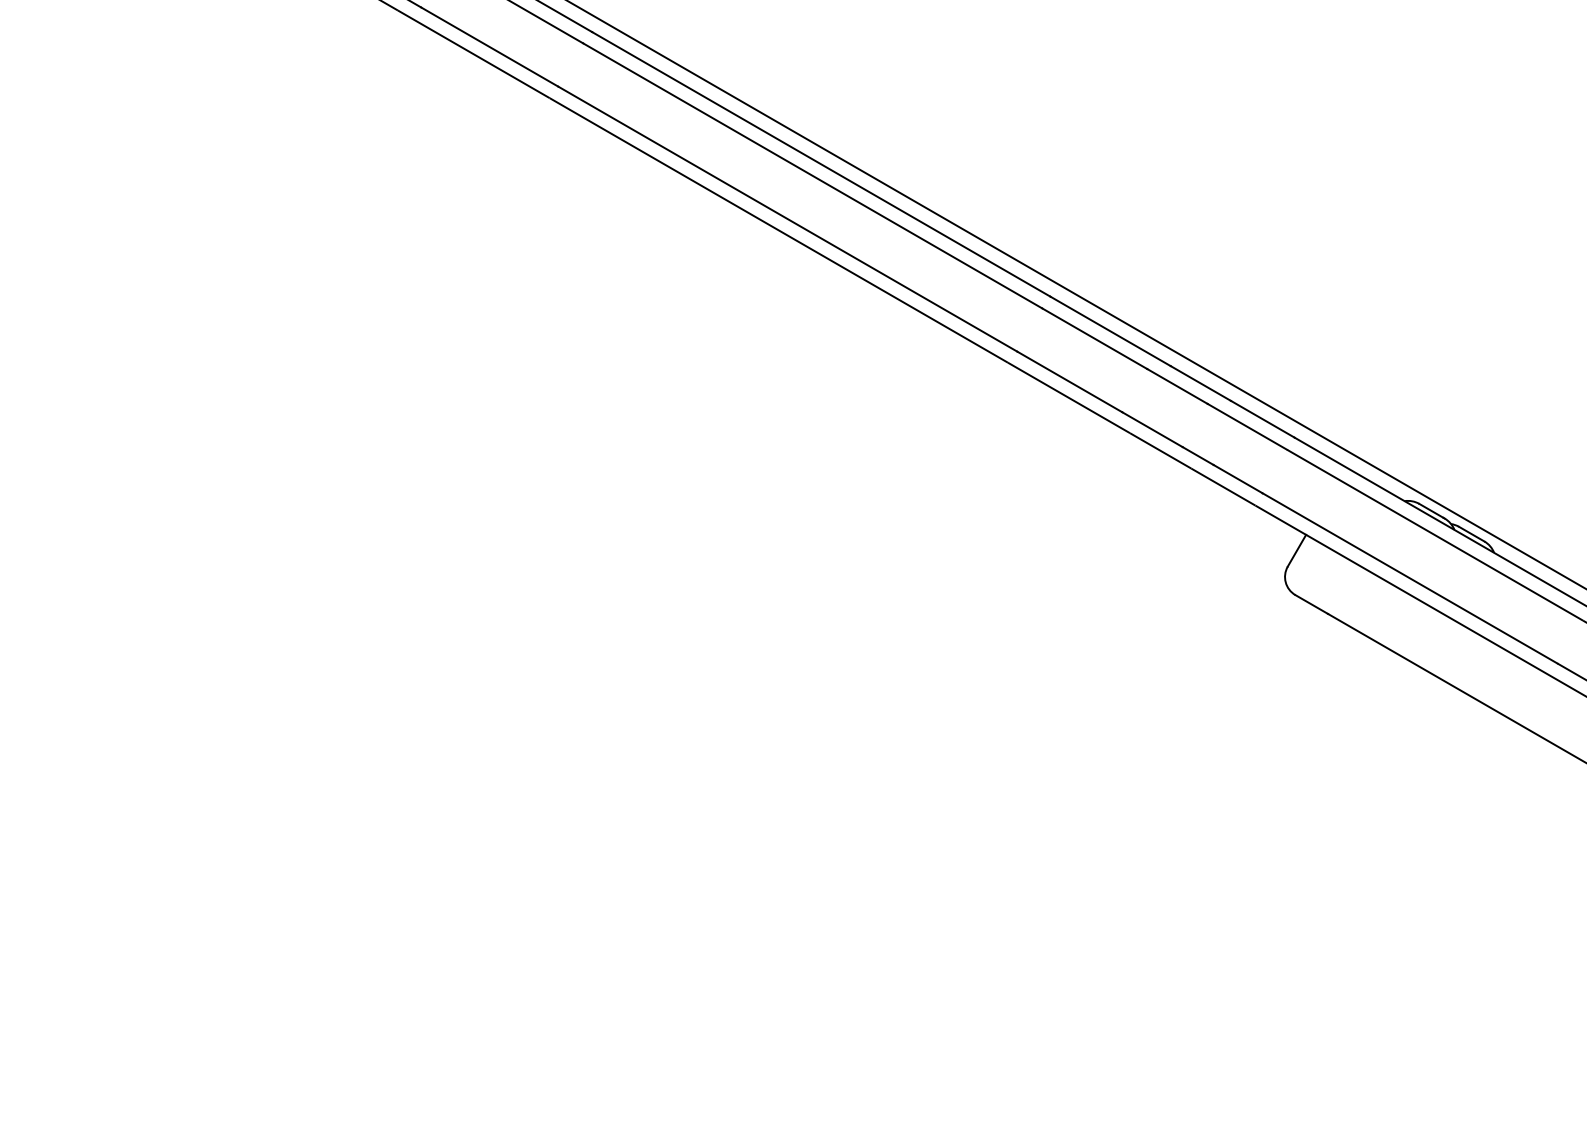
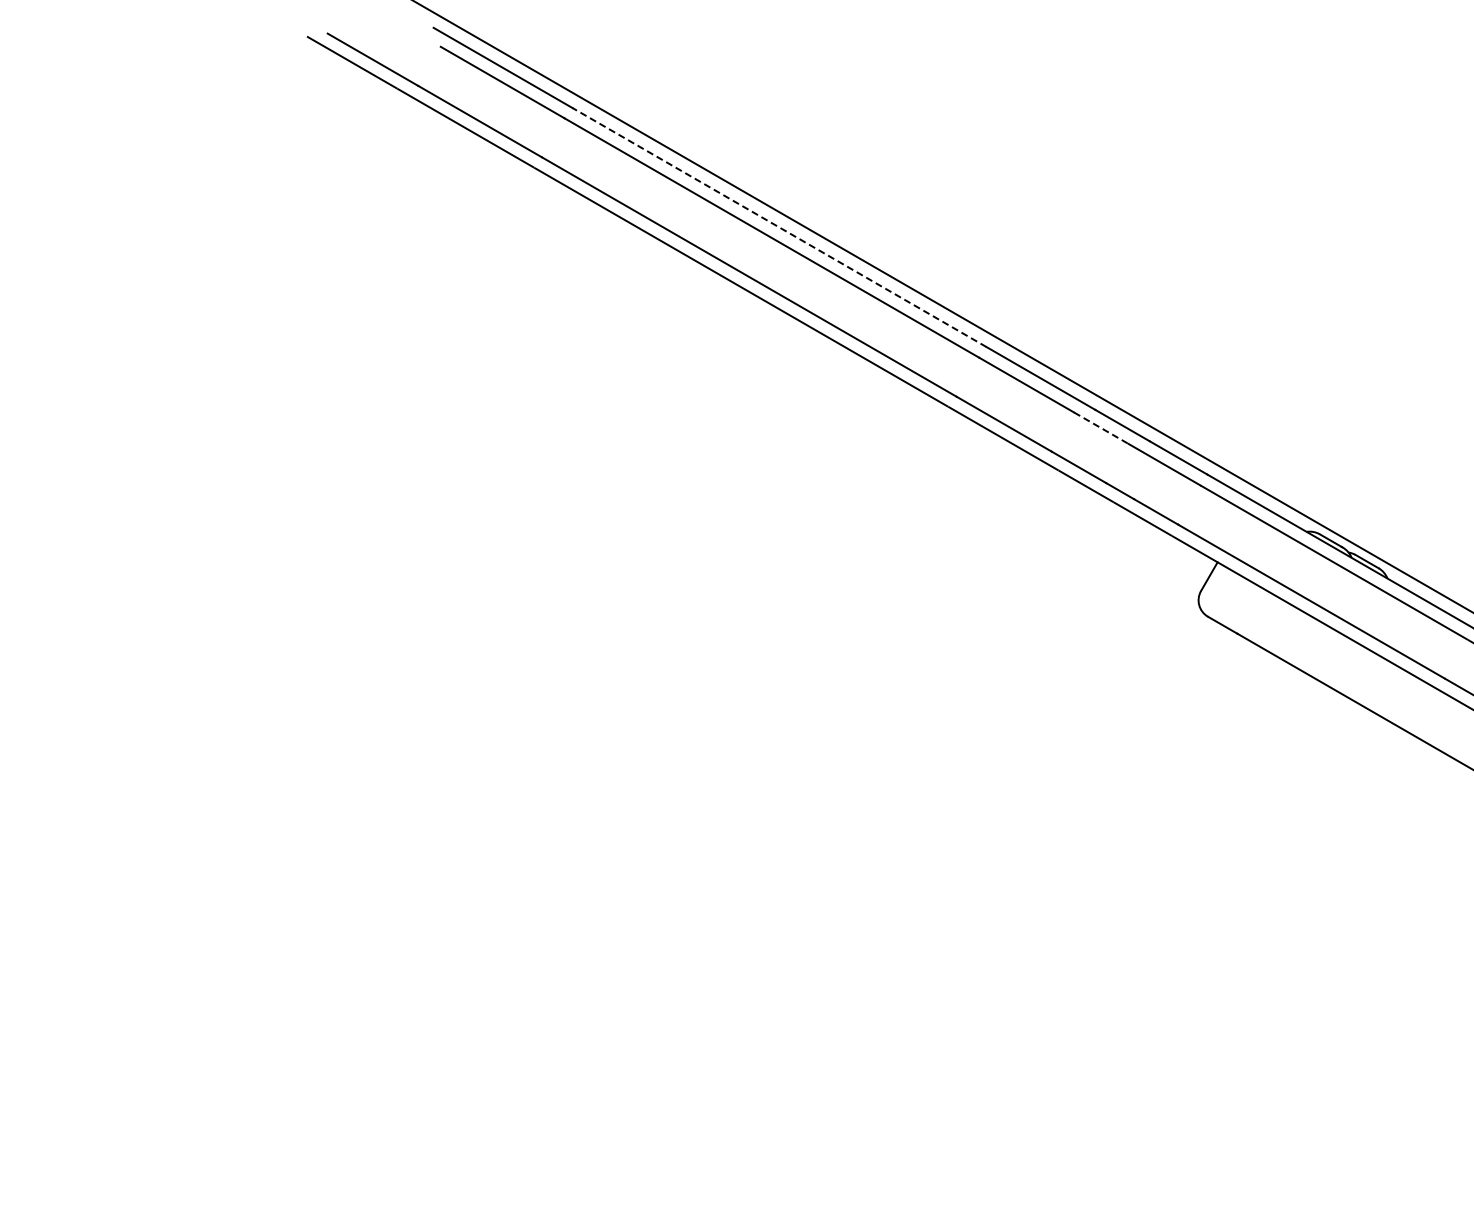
line: (821, 164) -> (779, 227), solid -> dashed
line: (1177, 386) -> (1101, 428), solid -> dashed

